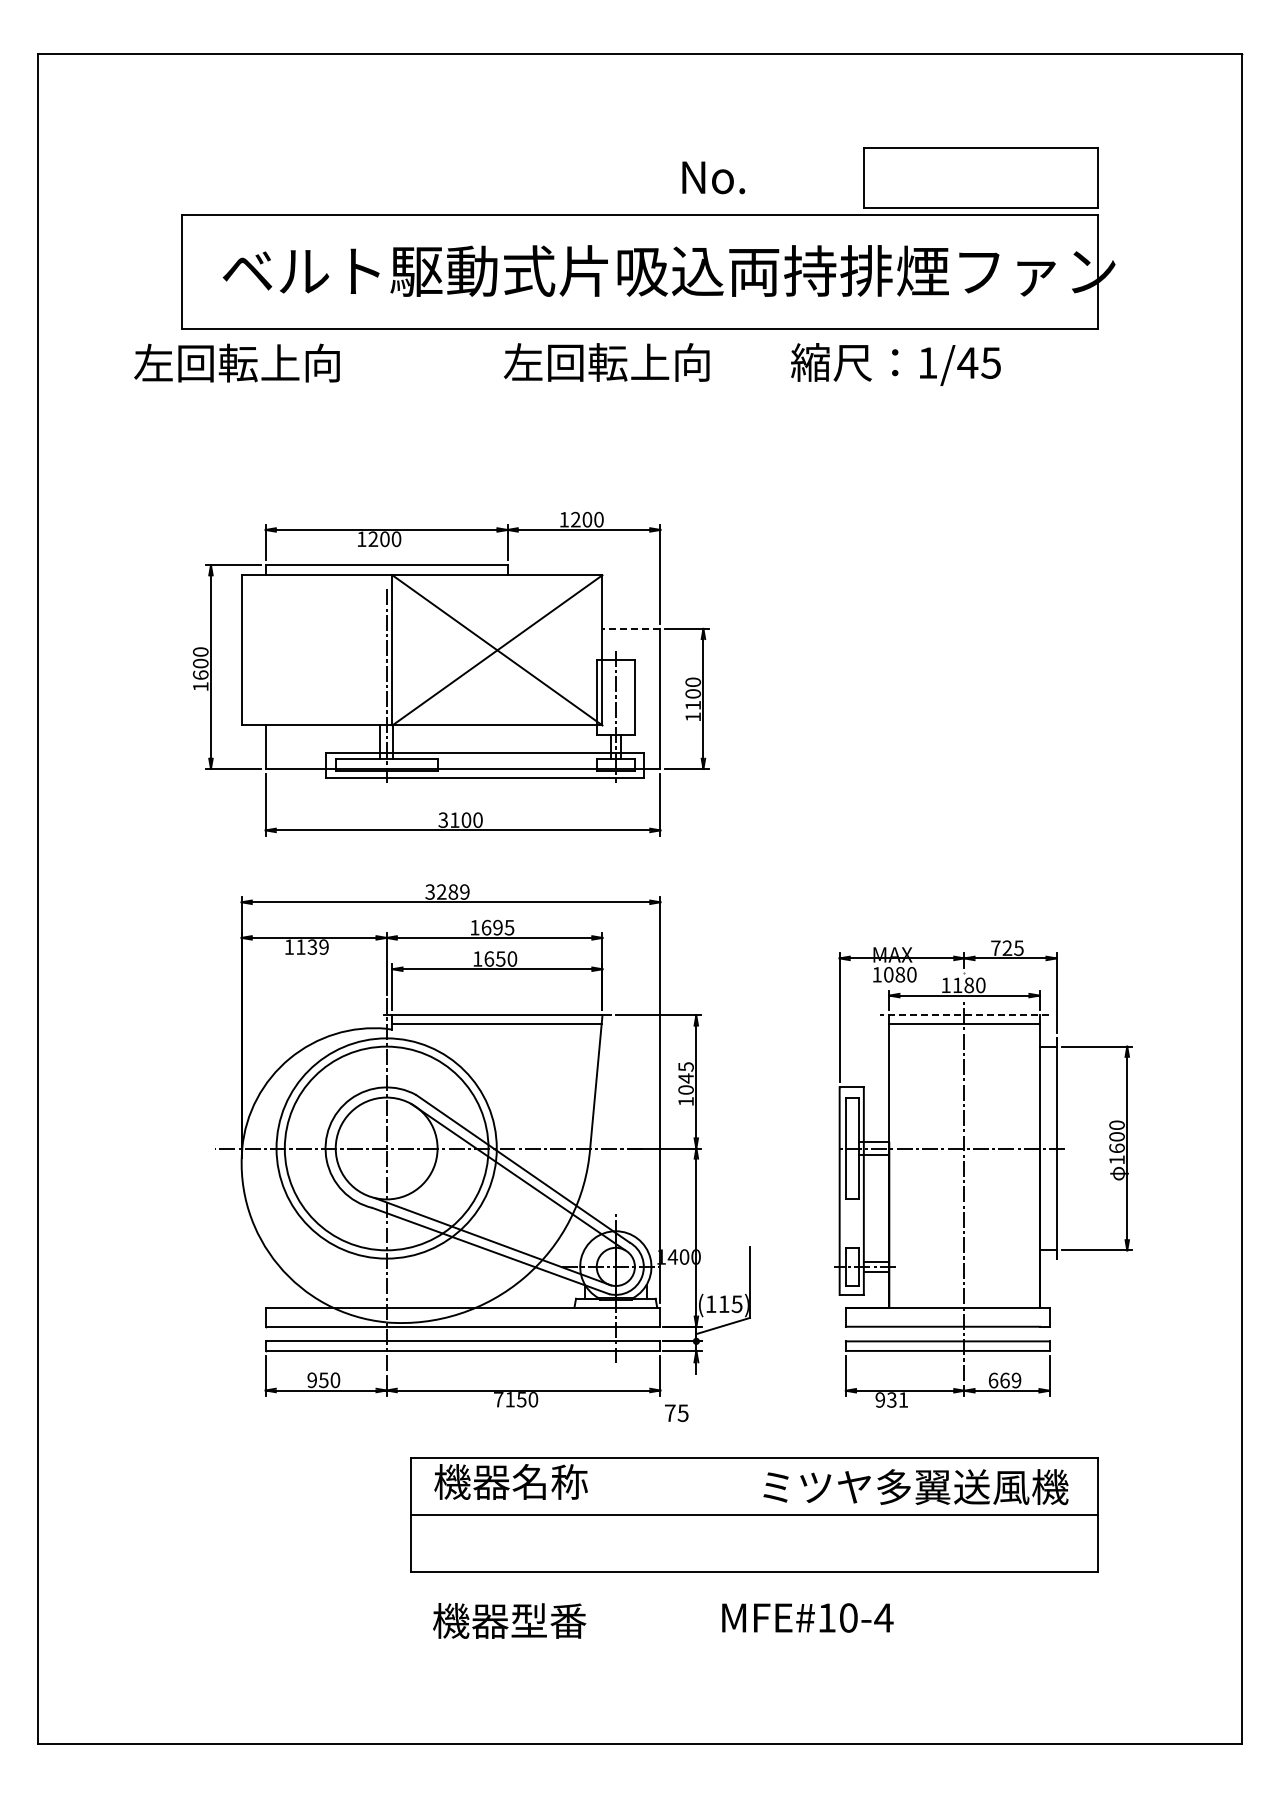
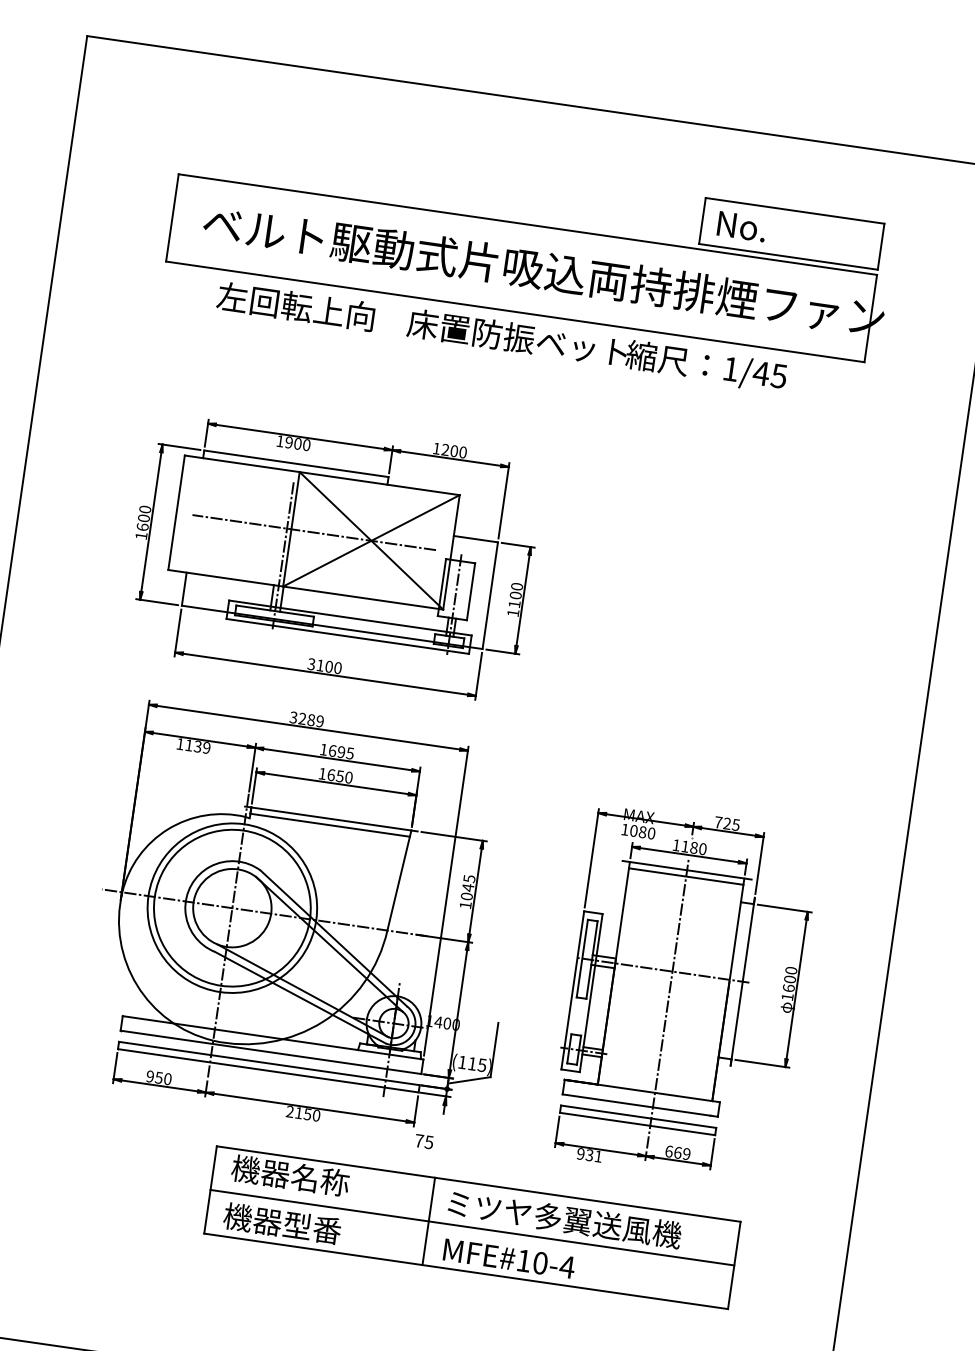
text: (713, 177) -> (741, 226), moved
text: (236, 362) -> (295, 306), moved
text: (647, 362) -> (517, 338), 左回転上向 -> 床置防振ベット
text: (373, 539) -> (289, 442), 1200 -> 1900
line: (631, 628) -> (475, 538), dashed -> solid
line: (422, 650) -> (314, 532), added
line: (964, 1015) -> (687, 870), dashed -> solid
text: (498, 1399) -> (290, 1111), 7150 -> 2150
text: (915, 1487) -> (564, 1219), moved
line: (697, 1514) -> (428, 1221), added
text: (807, 1617) -> (509, 1258), moved
text: (509, 1620) -> (282, 1223), moved

